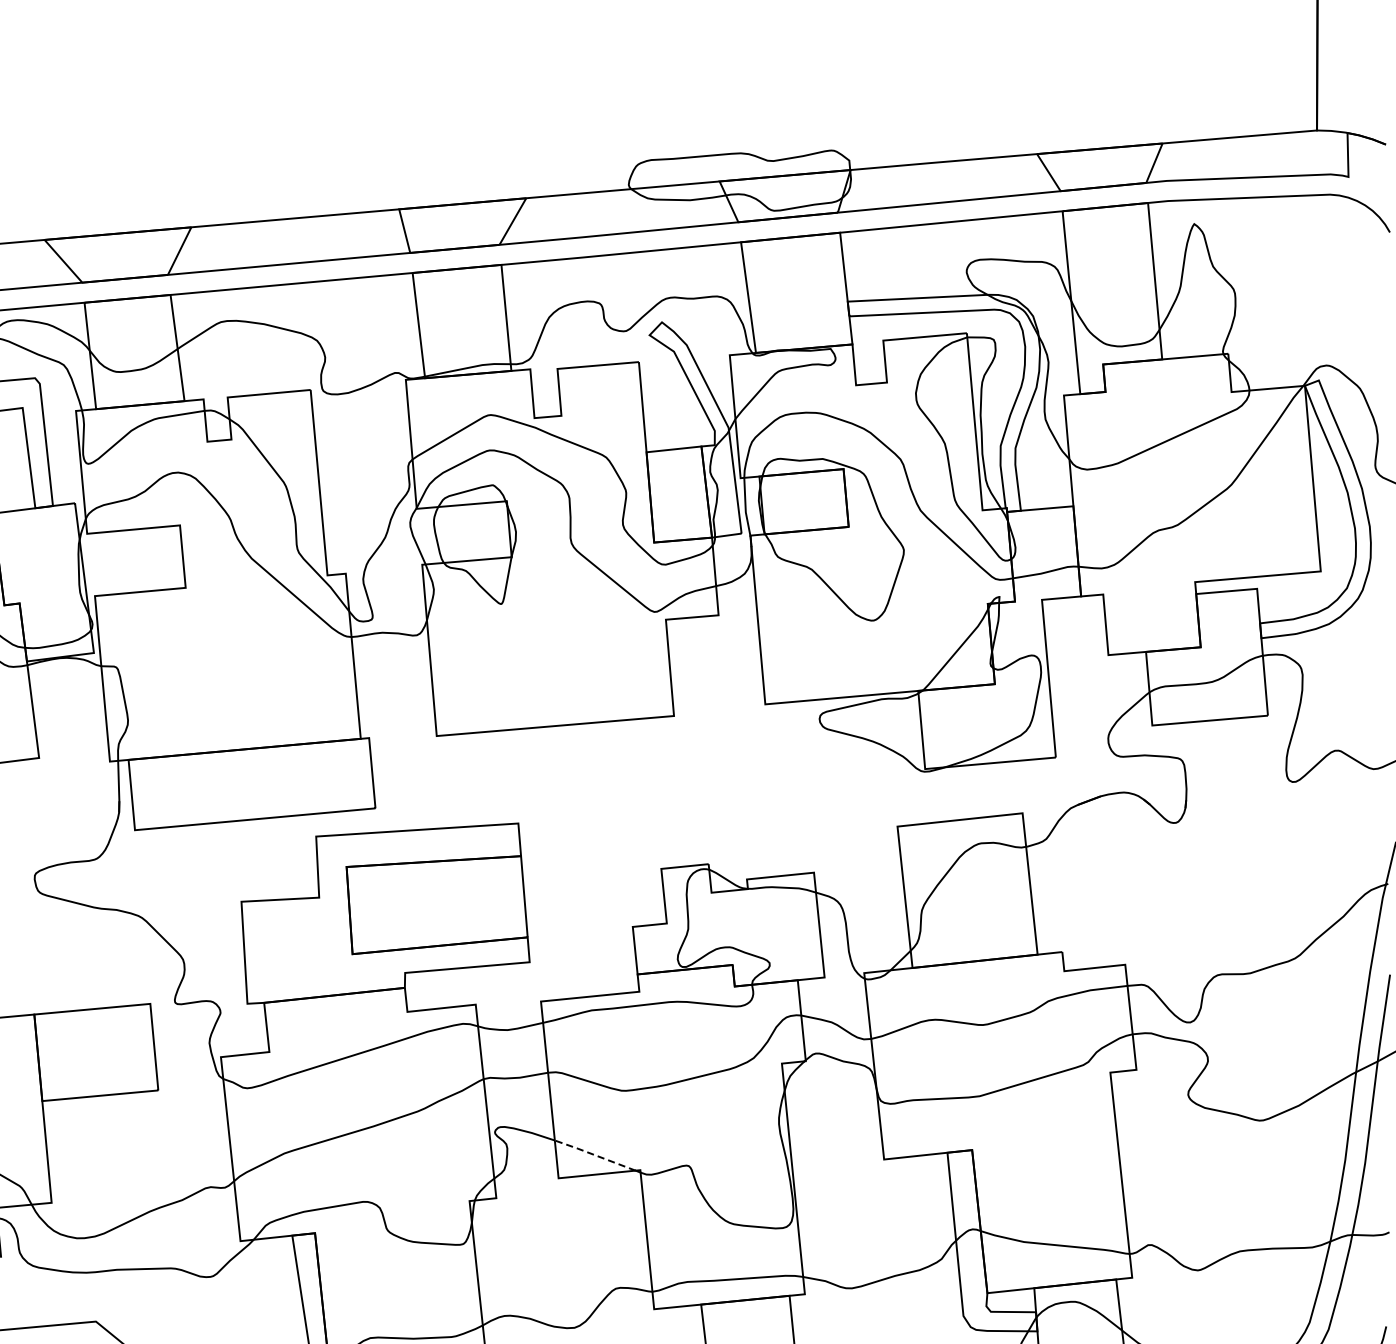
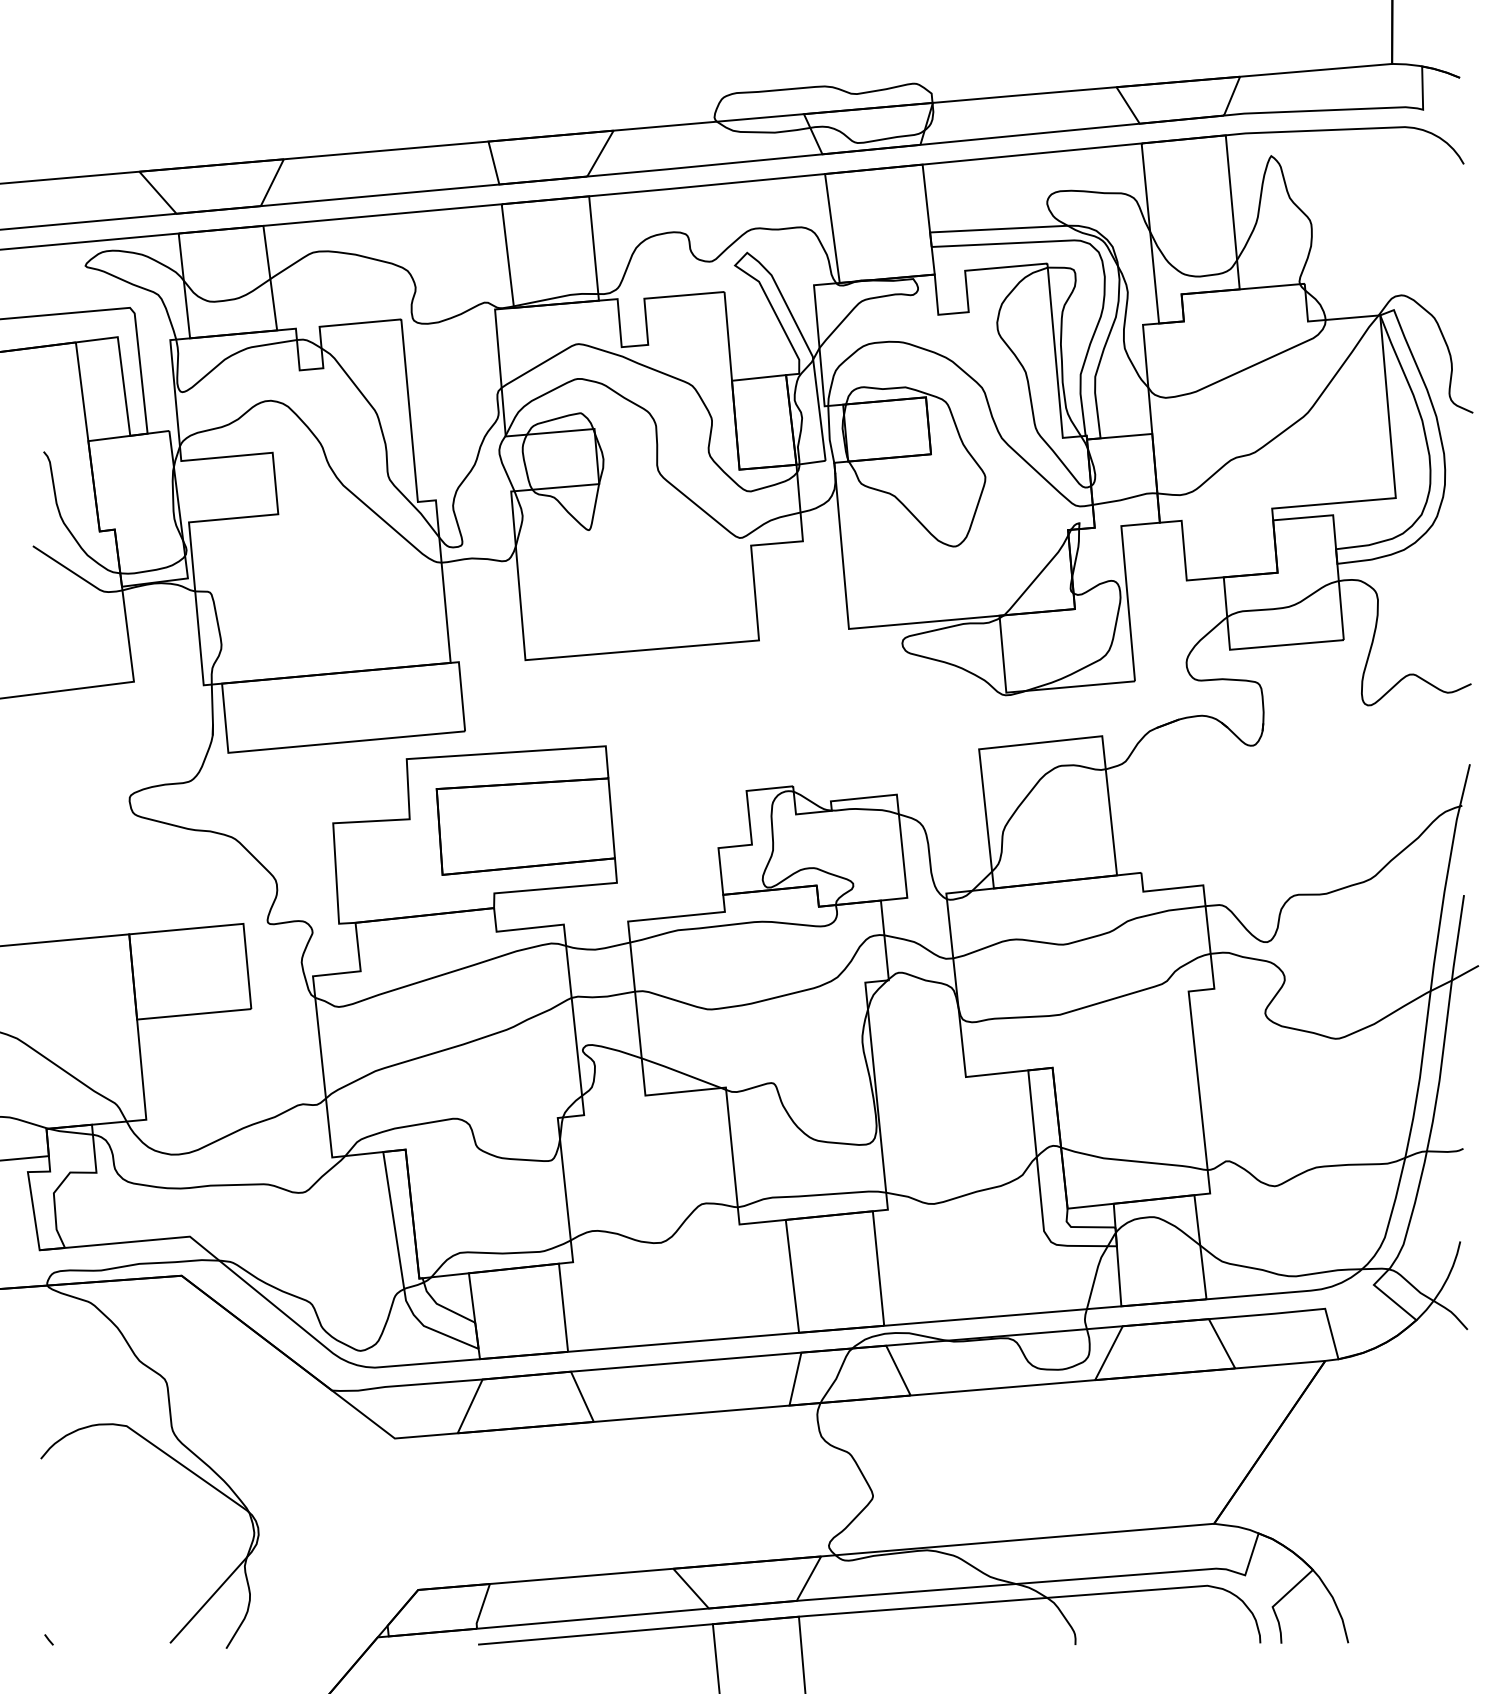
line: (594, 1154) -> (680, 1072), dashed -> solid

